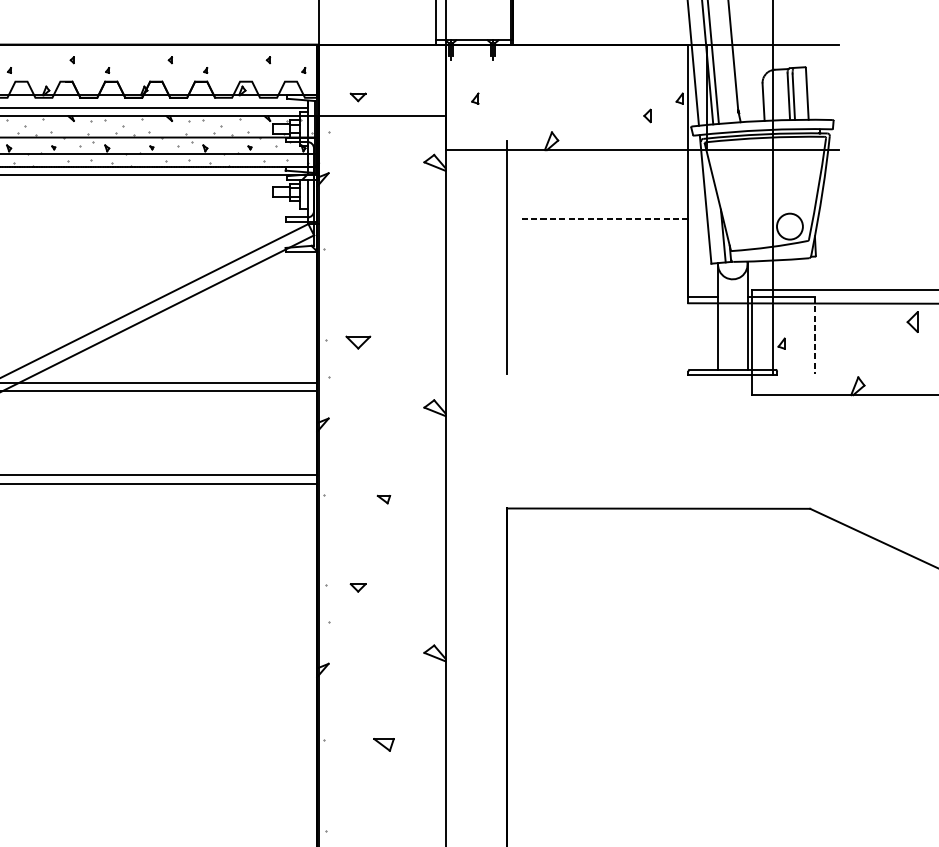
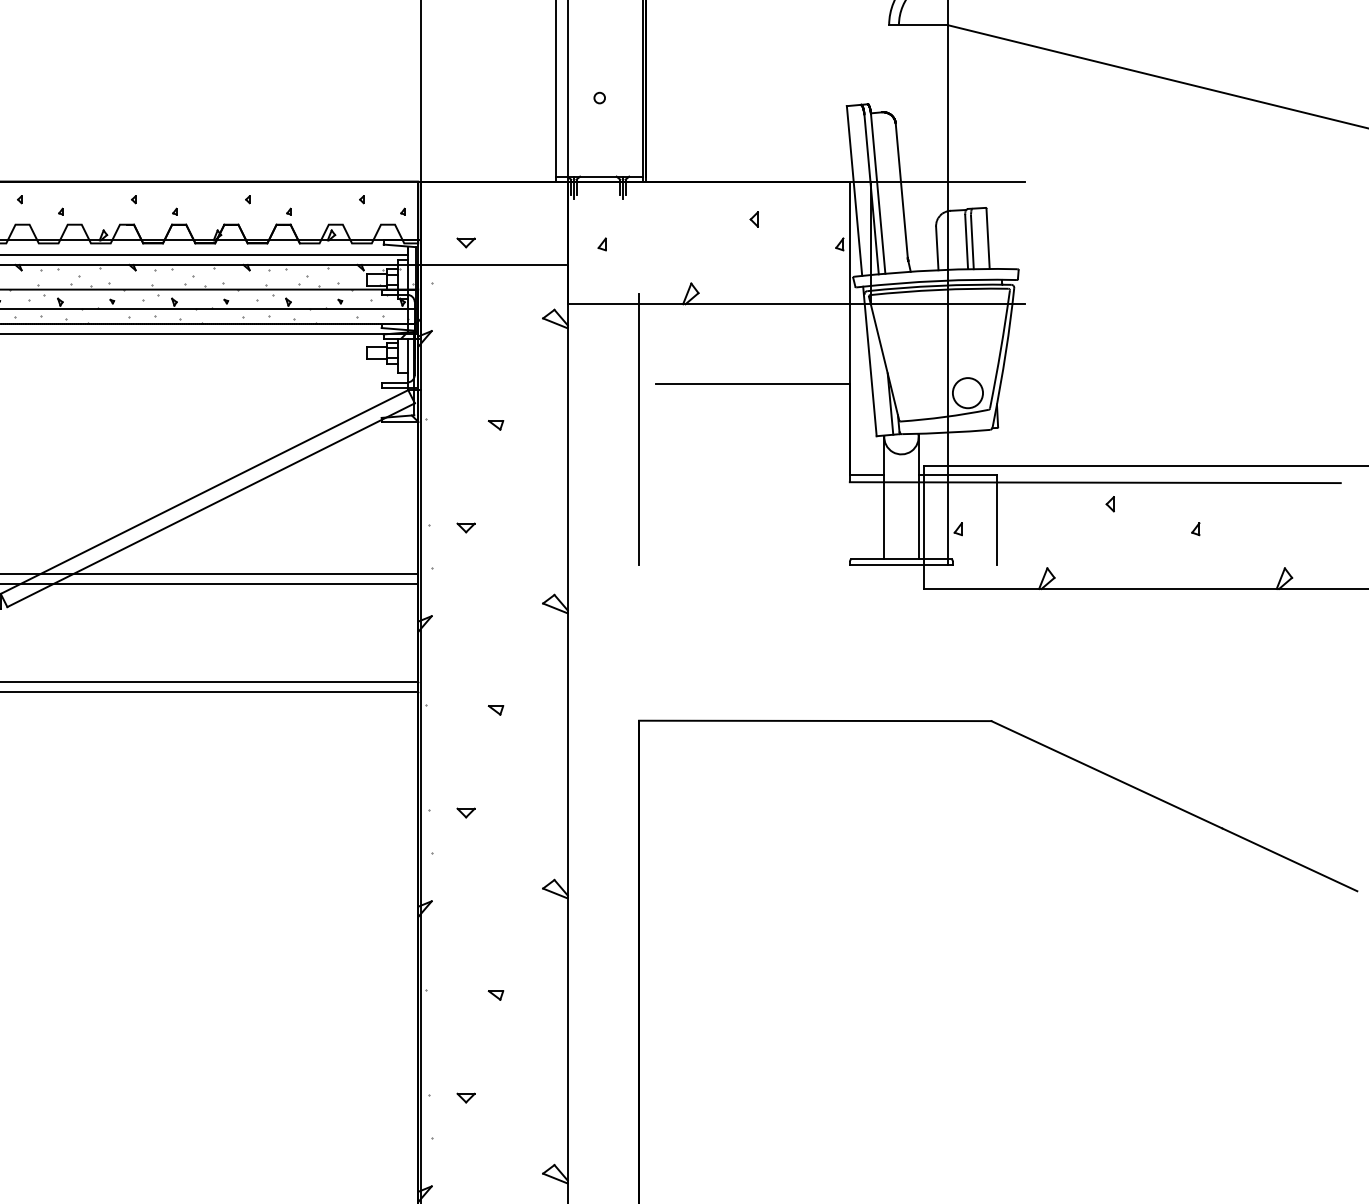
part: (646, 115) -> (753, 219), moved
line: (604, 219) -> (752, 384), dashed -> solid
part: (383, 254) -> (495, 425), added
part: (911, 322) -> (1109, 504), size x0.62
line: (815, 336) -> (997, 520), dashed -> solid
part: (357, 342) -> (465, 527), size x0.62
part: (383, 744) -> (495, 995), size x0.62
part: (357, 832) -> (465, 1097), added

